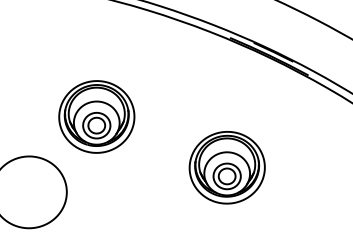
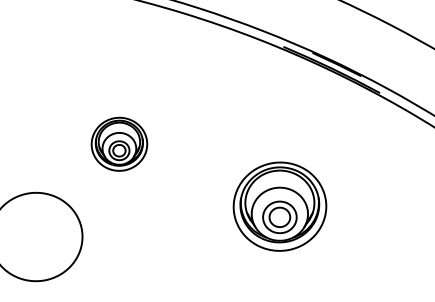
part: (96, 117) -> (119, 144), size x0.6

